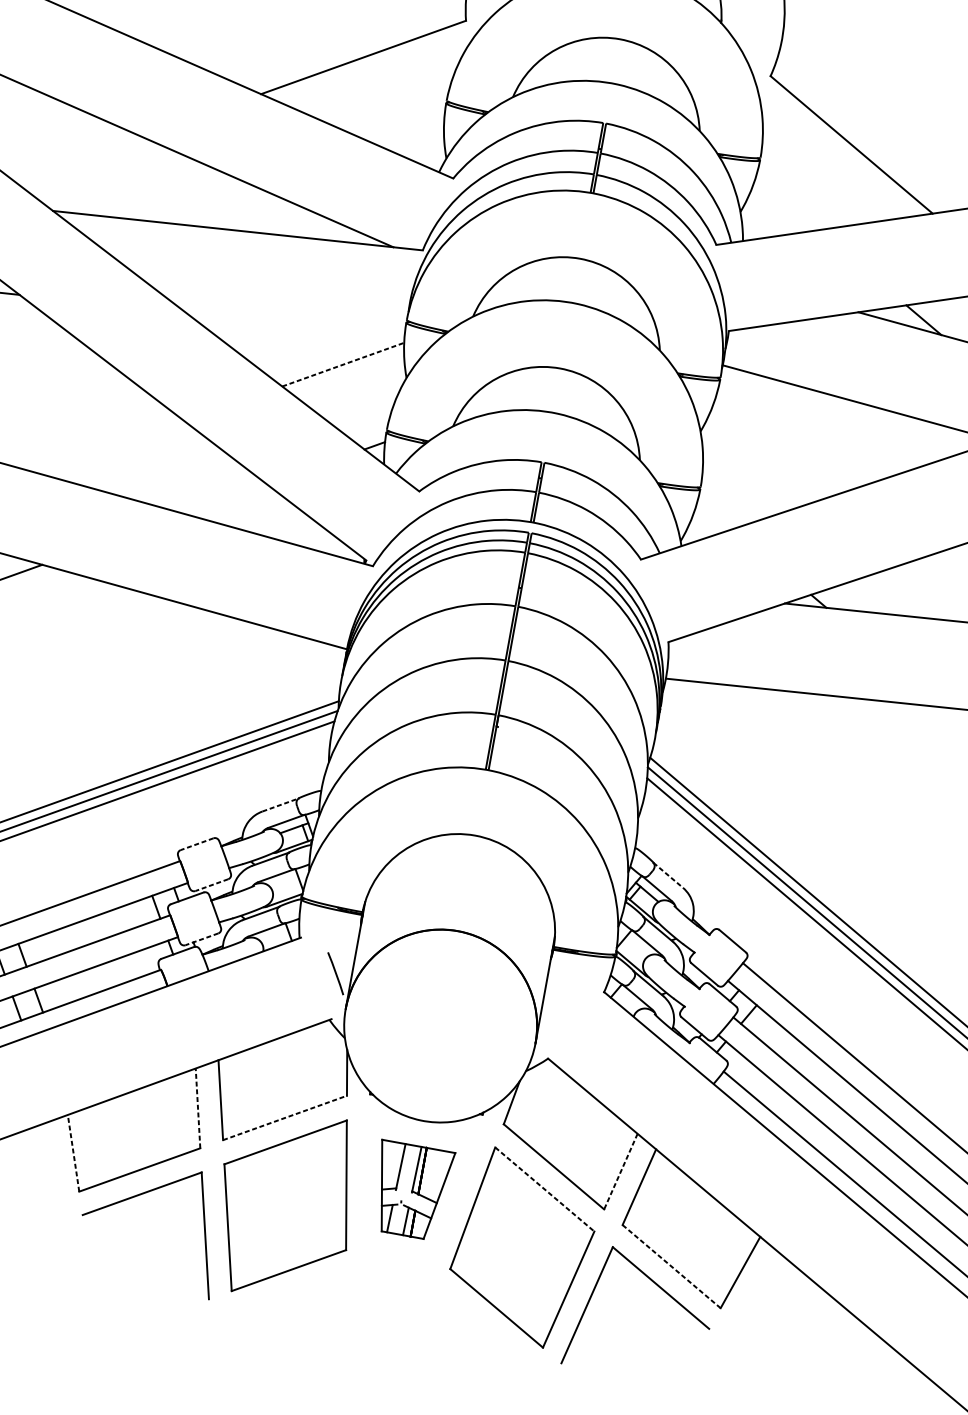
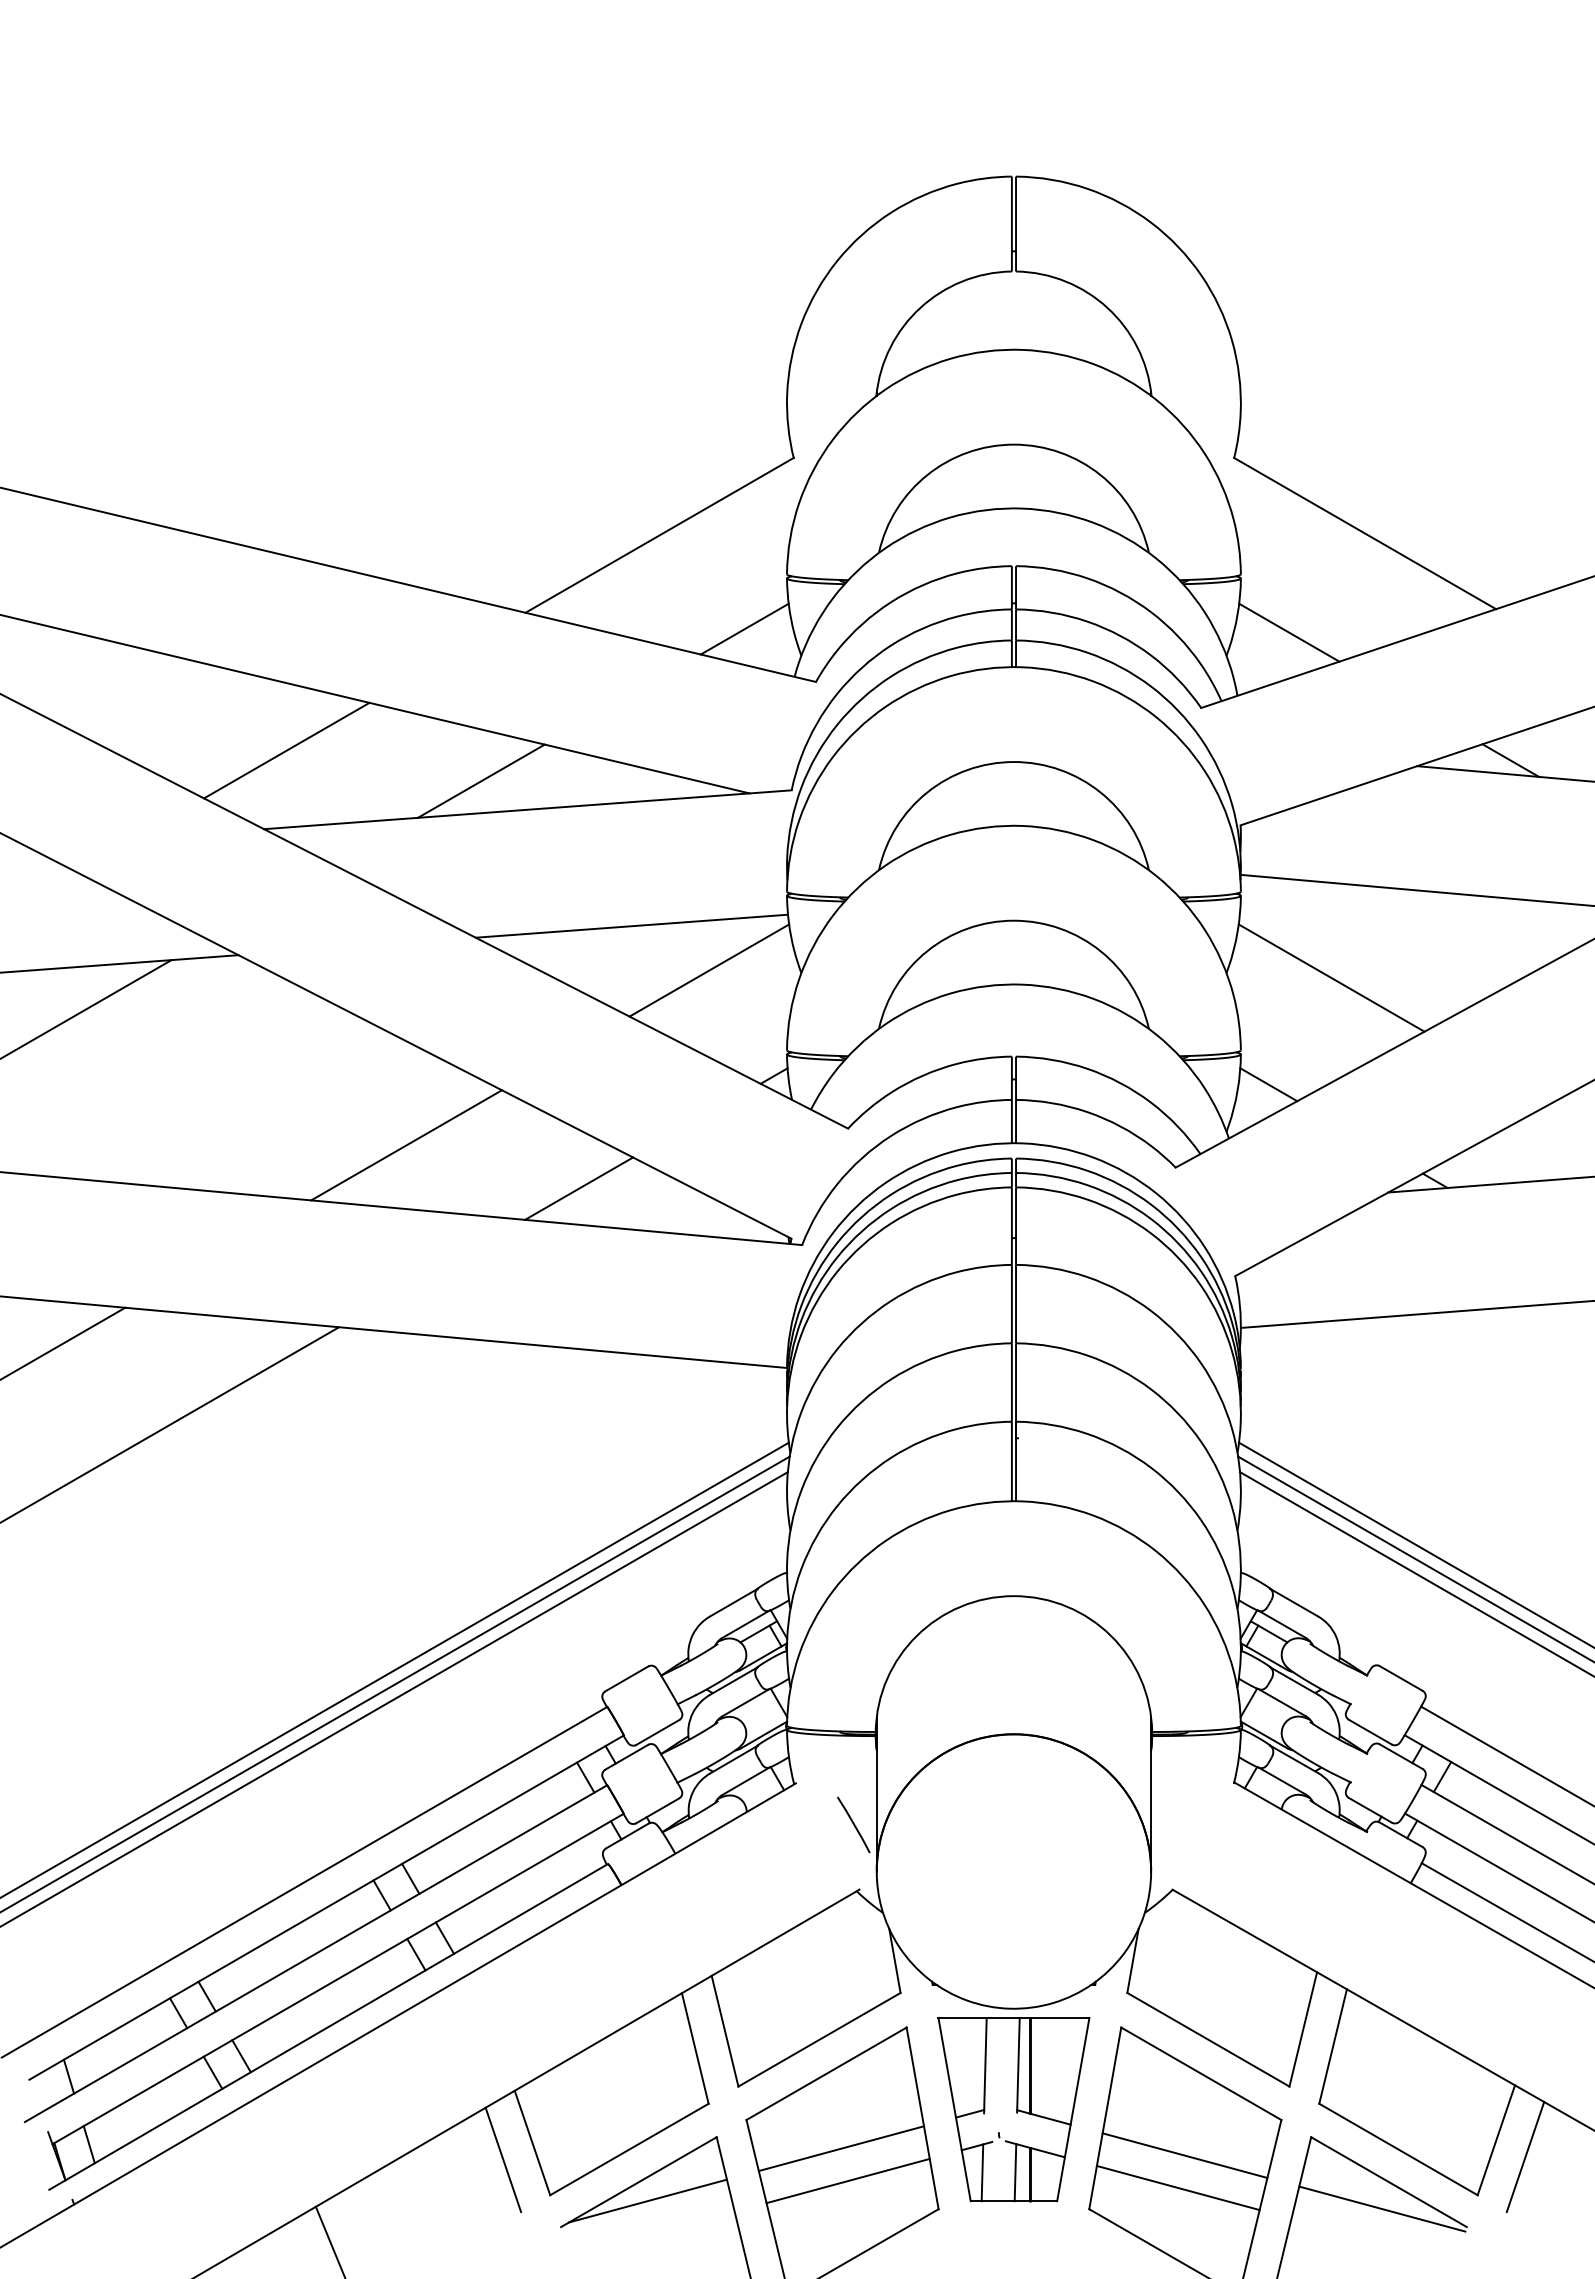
line: (410, 132) -> (744, 628), added
line: (78, 159) -> (286, 750), added
line: (786, 203) -> (1289, 632), added
line: (208, 204) -> (480, 780), added
line: (295, 323) -> (631, 925), added
line: (343, 364) -> (709, 970), dashed -> solid
line: (111, 447) -> (406, 1145), added
line: (772, 447) -> (1331, 977), added
line: (226, 499) -> (579, 1188), added
line: (715, 513) -> (1268, 1084), added
line: (280, 804) -> (733, 1602), dashed -> solid
line: (196, 843) -> (626, 1678), dashed -> solid
line: (668, 875) -> (1294, 1602), dashed -> solid
line: (211, 885) -> (657, 1732), dashed -> solid
line: (201, 939) -> (657, 1810), dashed -> solid
line: (198, 1108) -> (695, 2048), dashed -> solid
line: (285, 1117) -> (819, 2039), dashed -> solid
line: (73, 1152) -> (532, 2142), dashed -> solid
line: (51, 1161) -> (503, 2159), added
line: (621, 1171) -> (1303, 2029), dashed -> solid
part: (410, 1190) -> (1013, 2109), size x1.43
line: (544, 1190) -> (1201, 2074), dashed -> solid
line: (286, 1195) -> (841, 2148), added
line: (145, 1207) -> (647, 2200), added
line: (286, 1218) -> (847, 2180), added
line: (522, 1243) -> (1184, 2155), added
line: (514, 1265) -> (1177, 2187), added
line: (671, 1266) -> (1398, 2149), dashed -> solid
line: (758, 1288) -> (1525, 2157), added
line: (653, 1305) -> (1382, 2208), added

